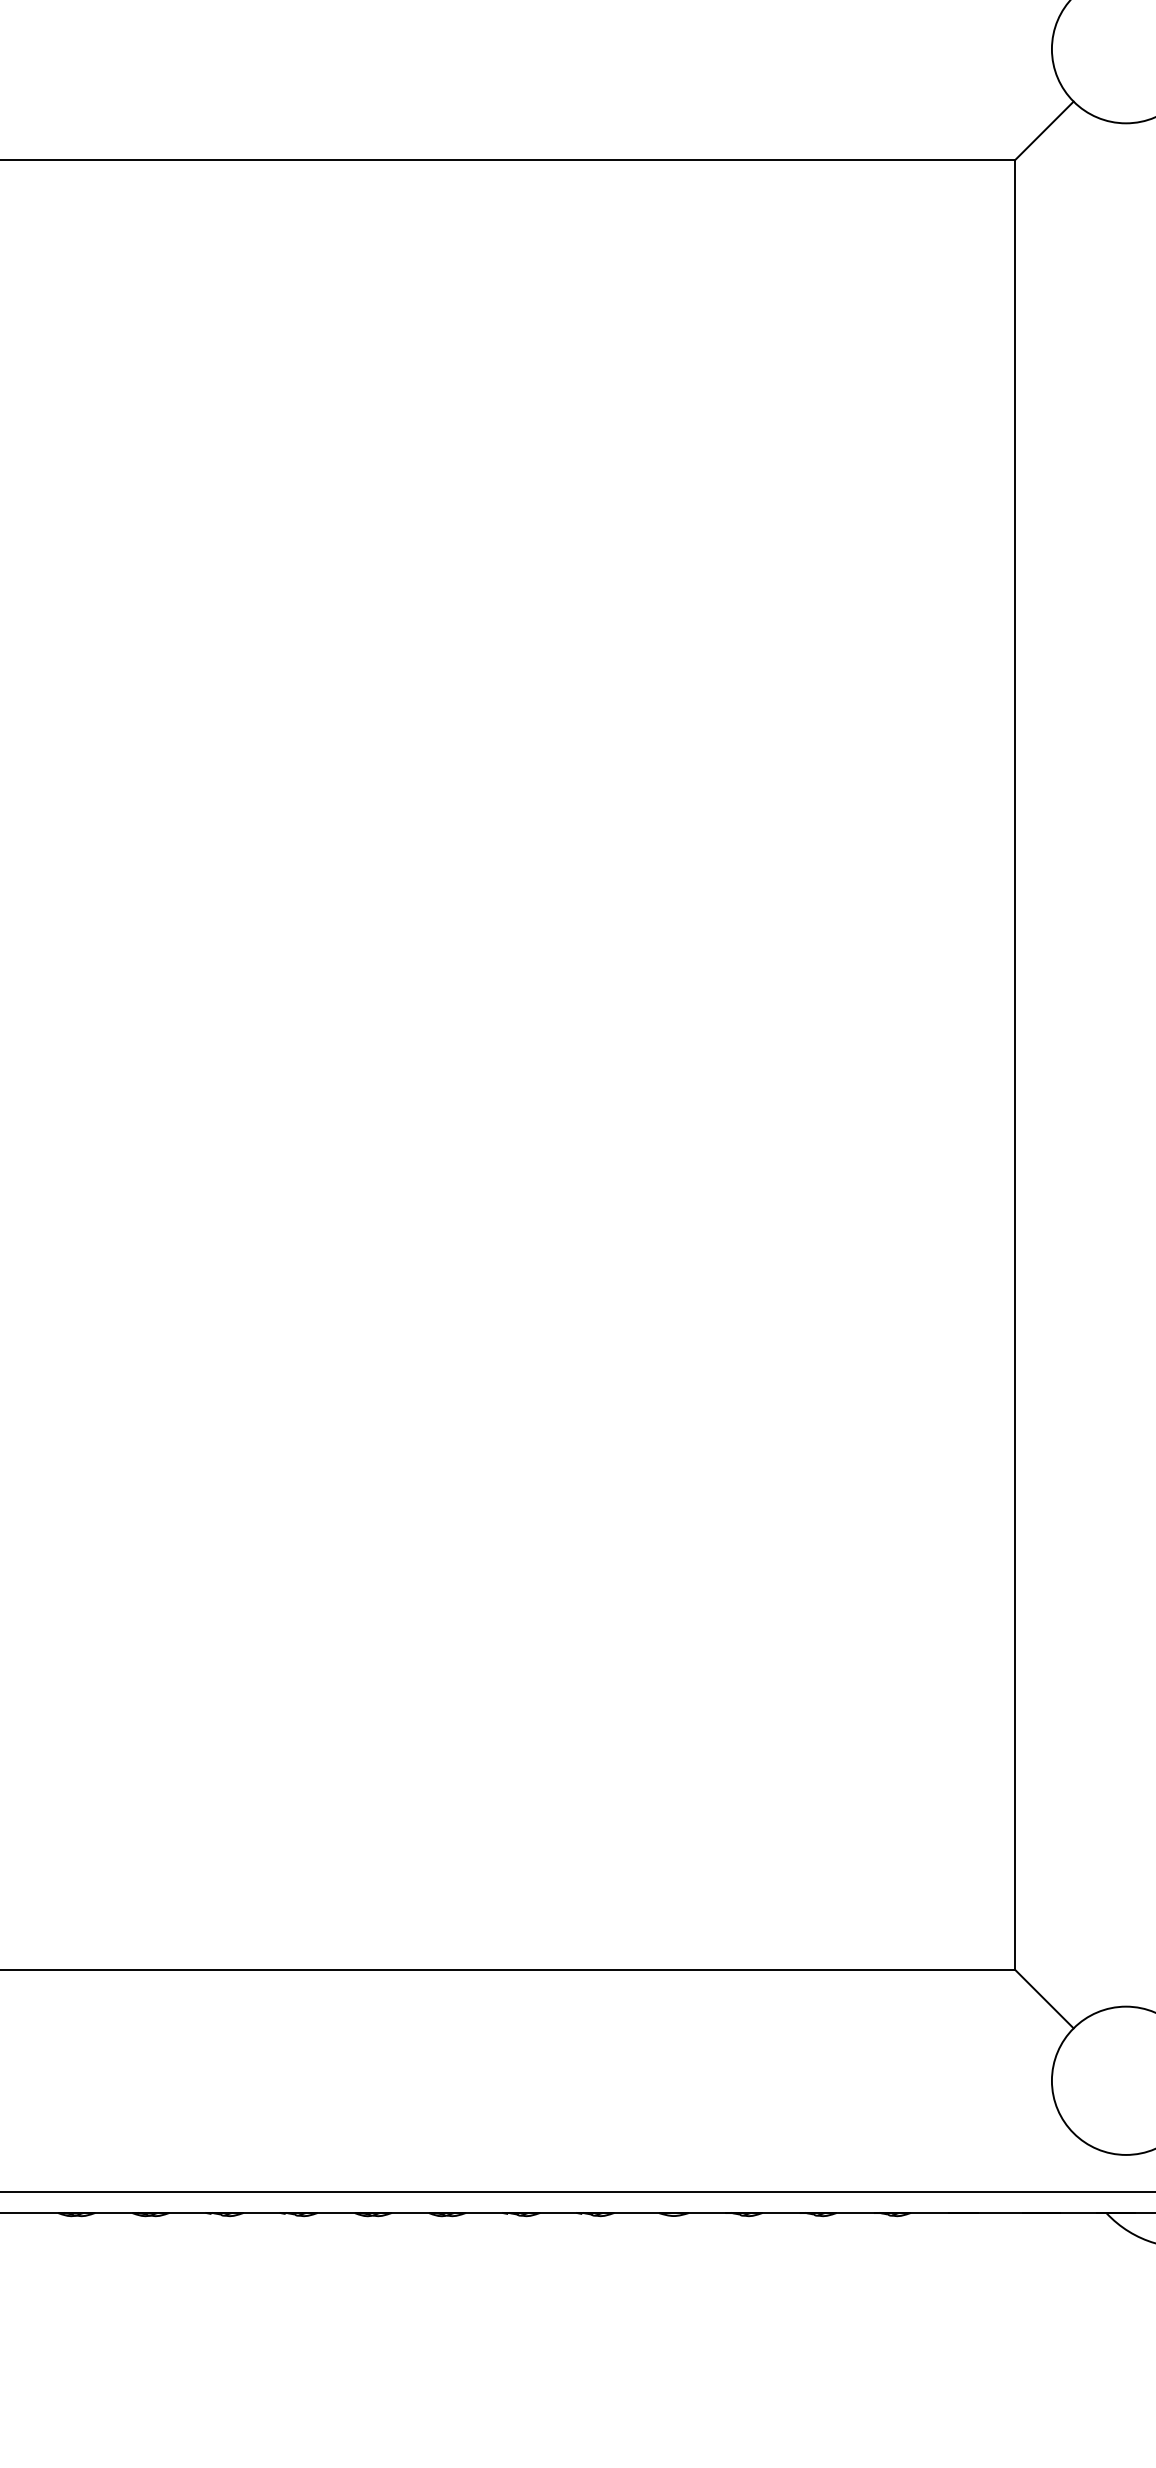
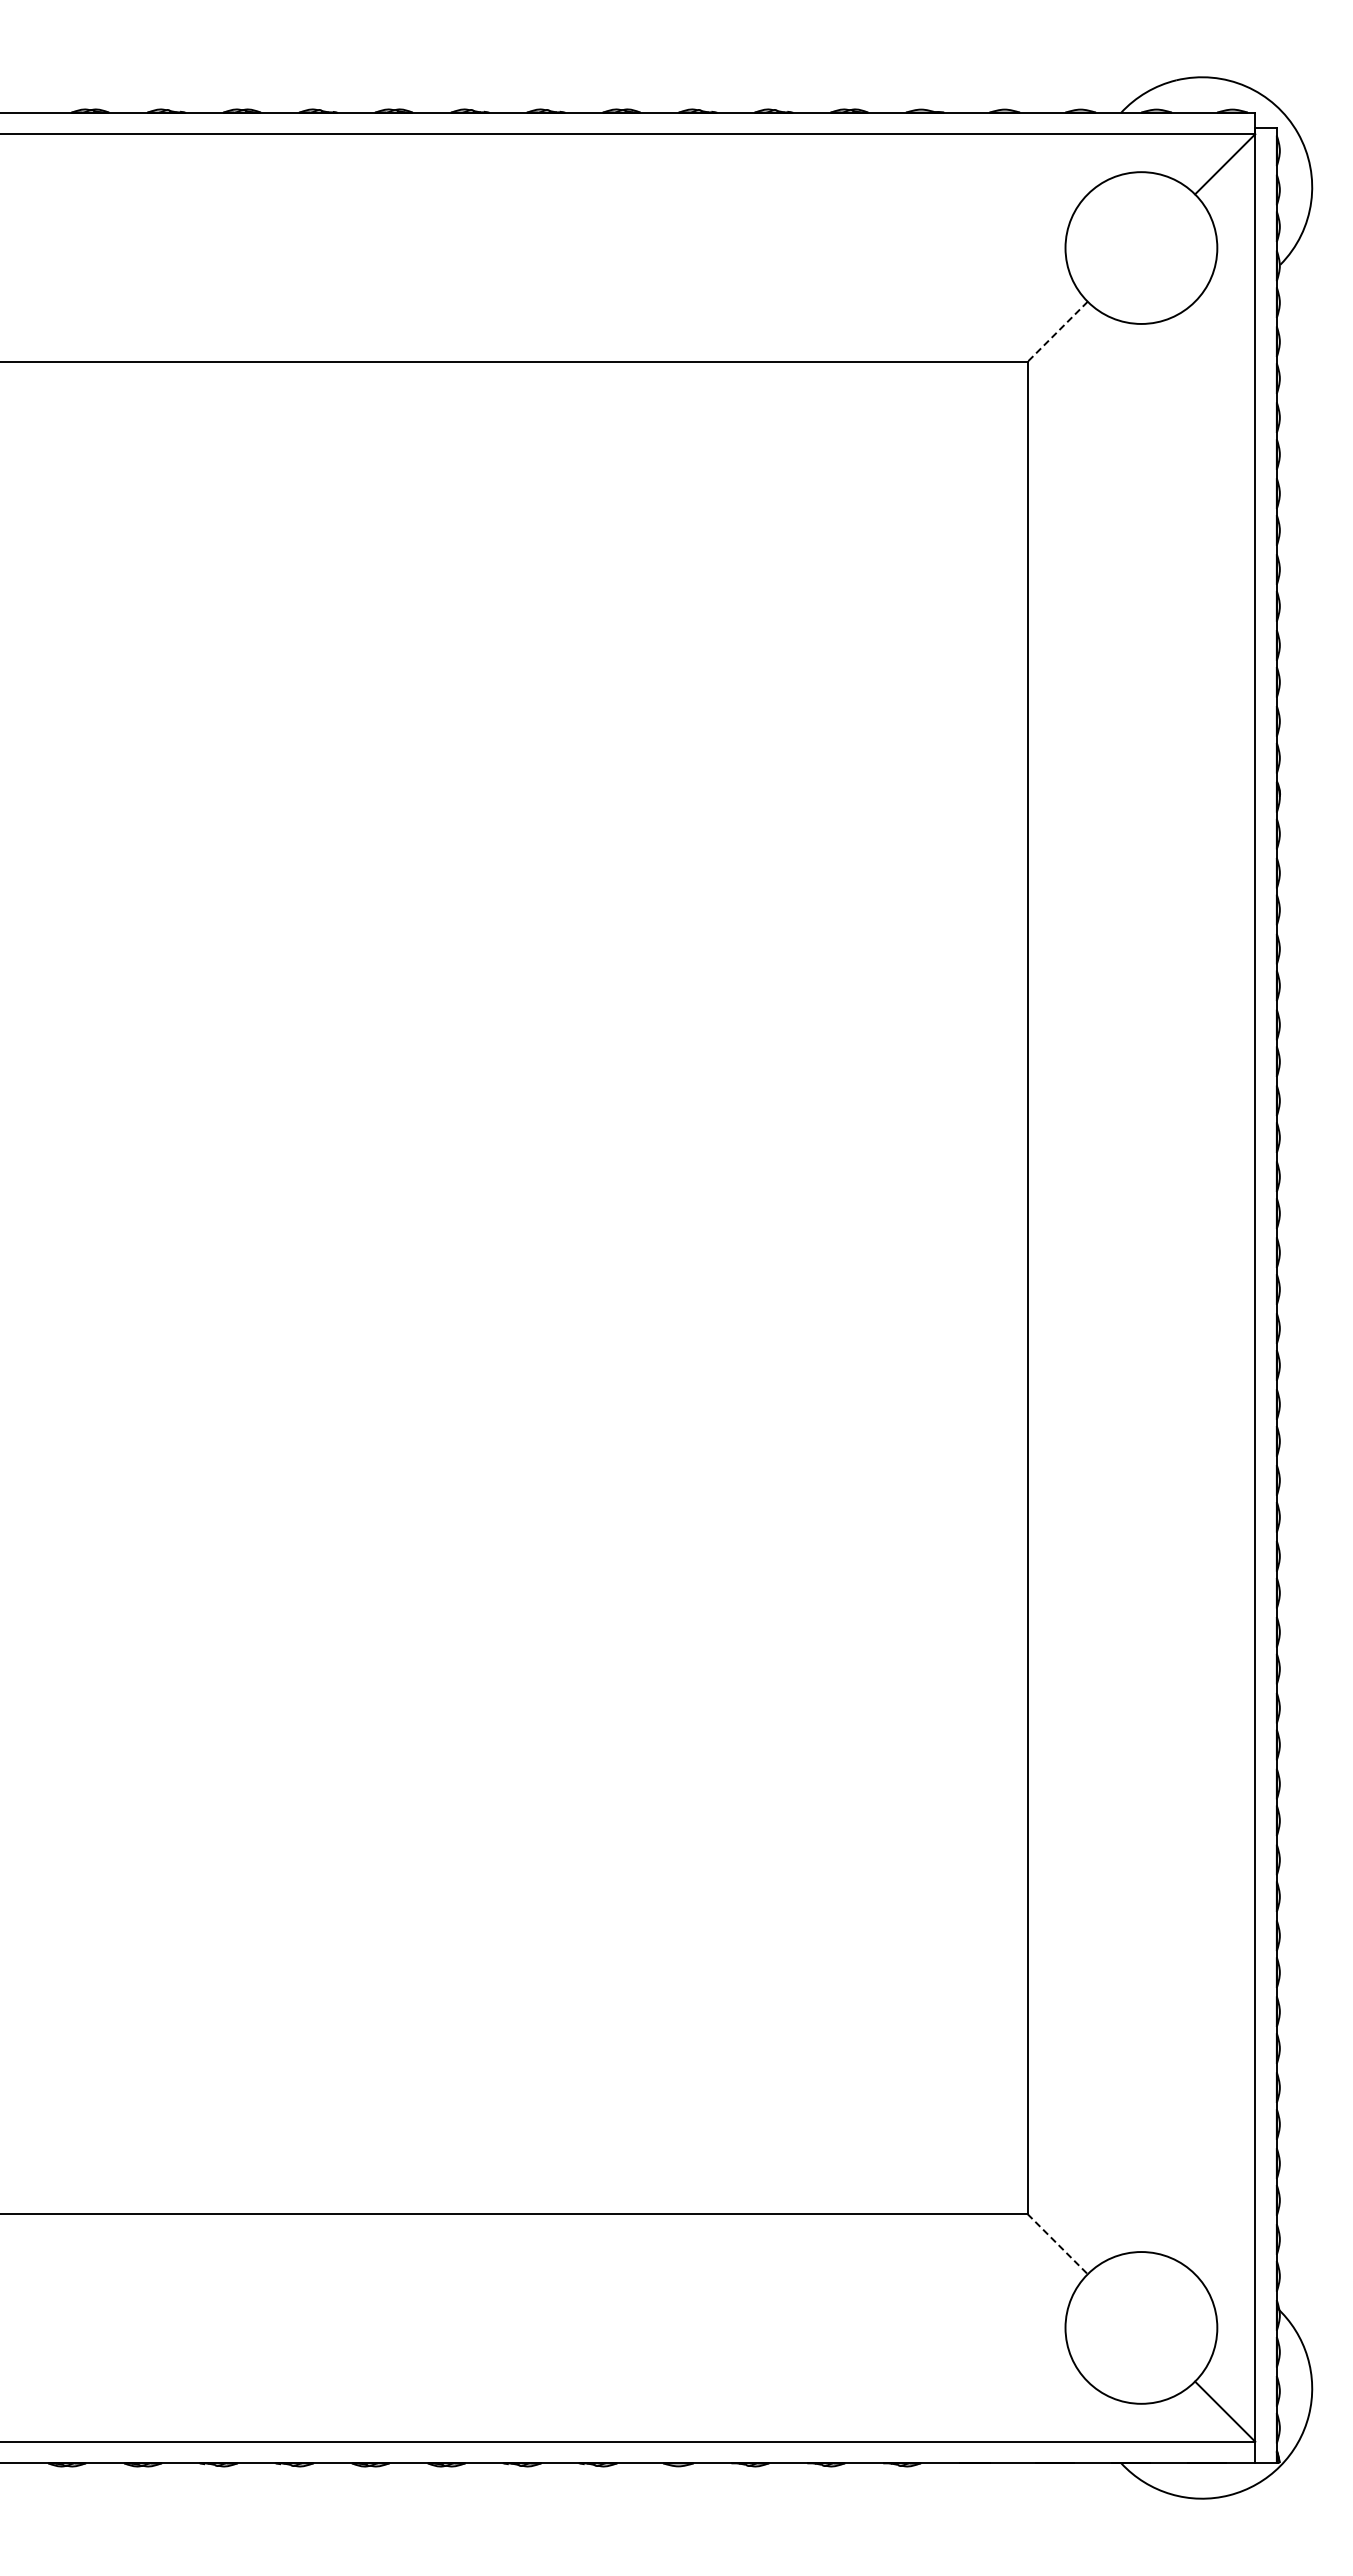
line: (1044, 130) -> (1057, 331), solid -> dashed
line: (1044, 1999) -> (1057, 2244), solid -> dashed

